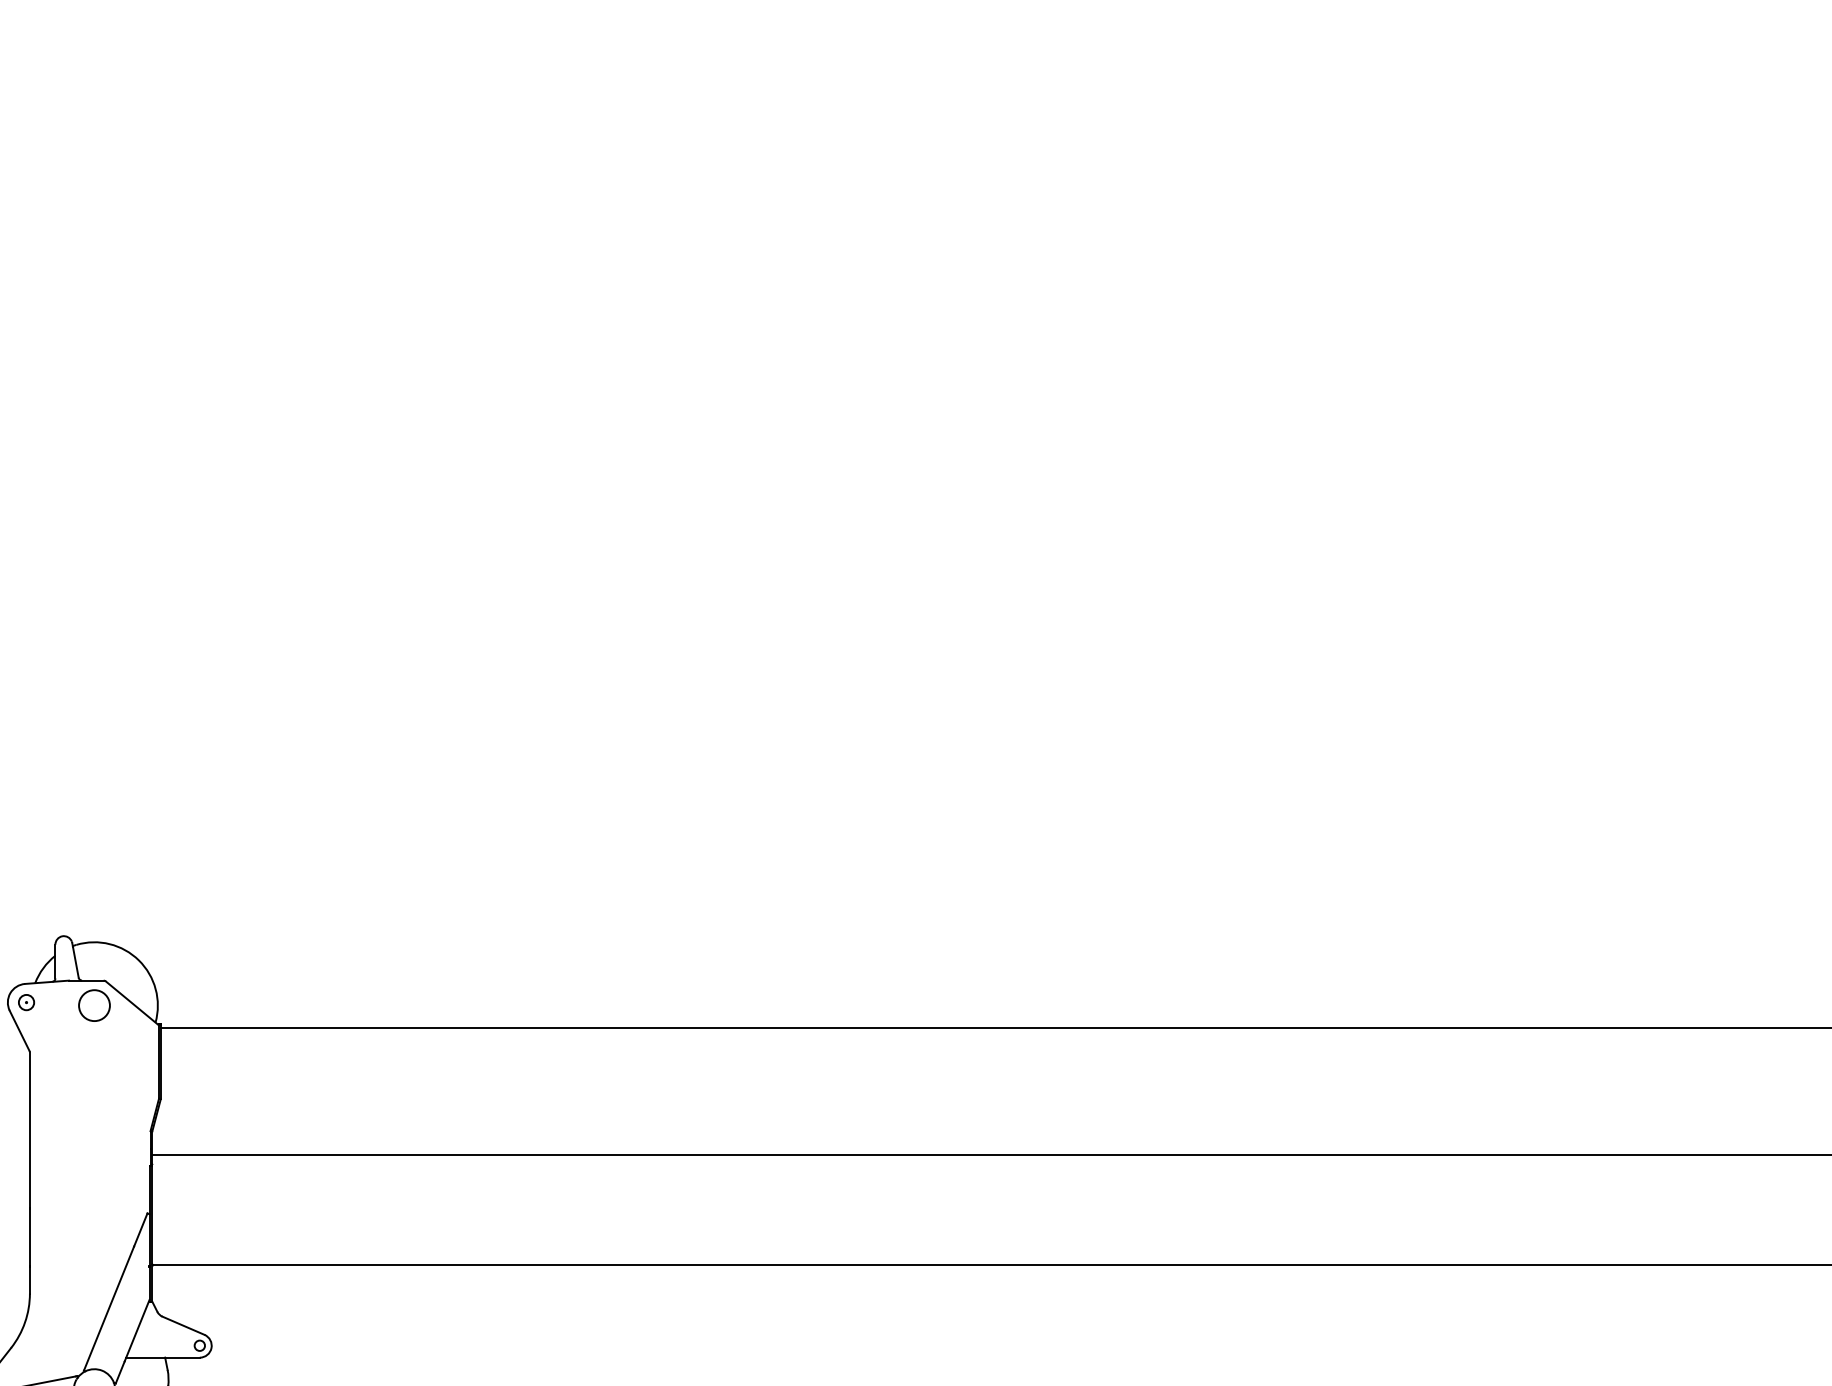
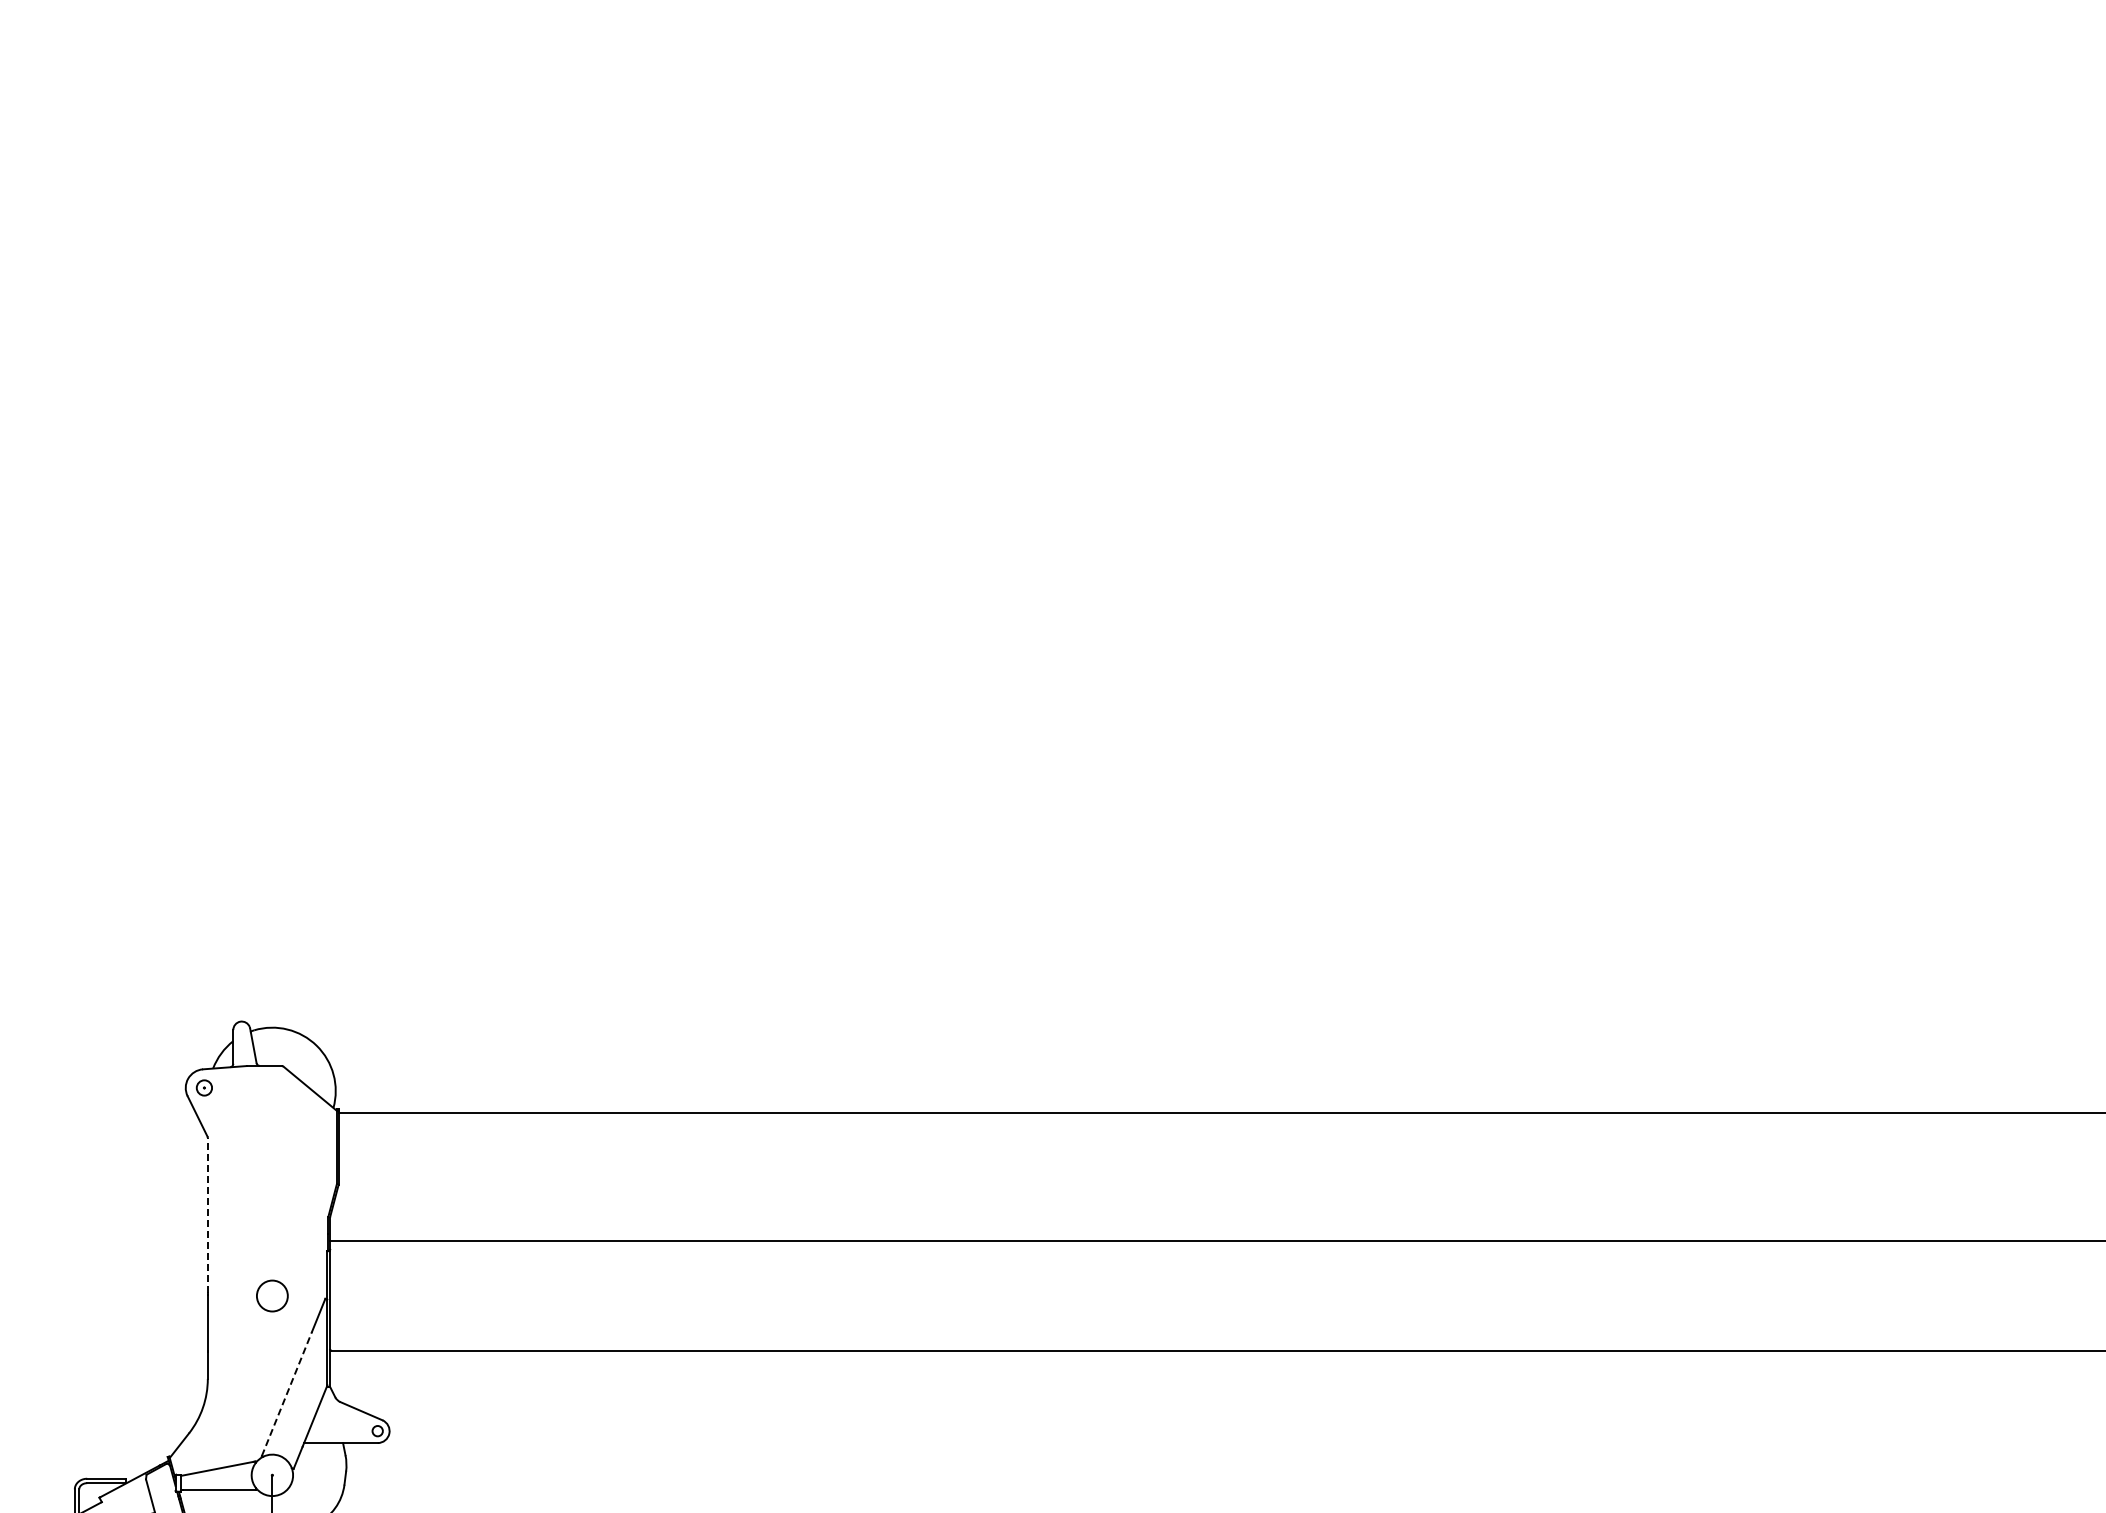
circle: (94, 1005) -> (272, 1295), moved
line: (29, 1130) -> (207, 1215), solid -> dashed
line: (108, 1309) -> (286, 1394), solid -> dashed

